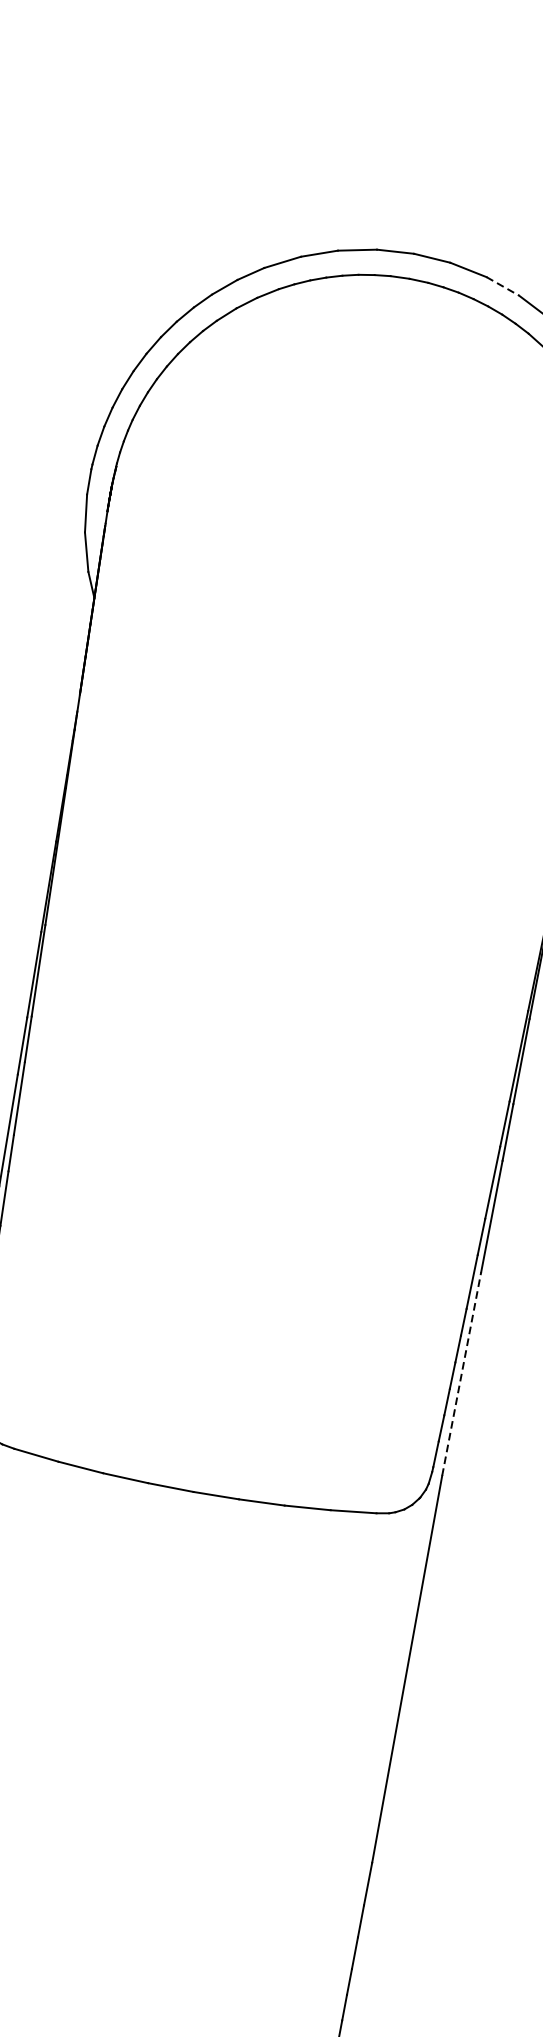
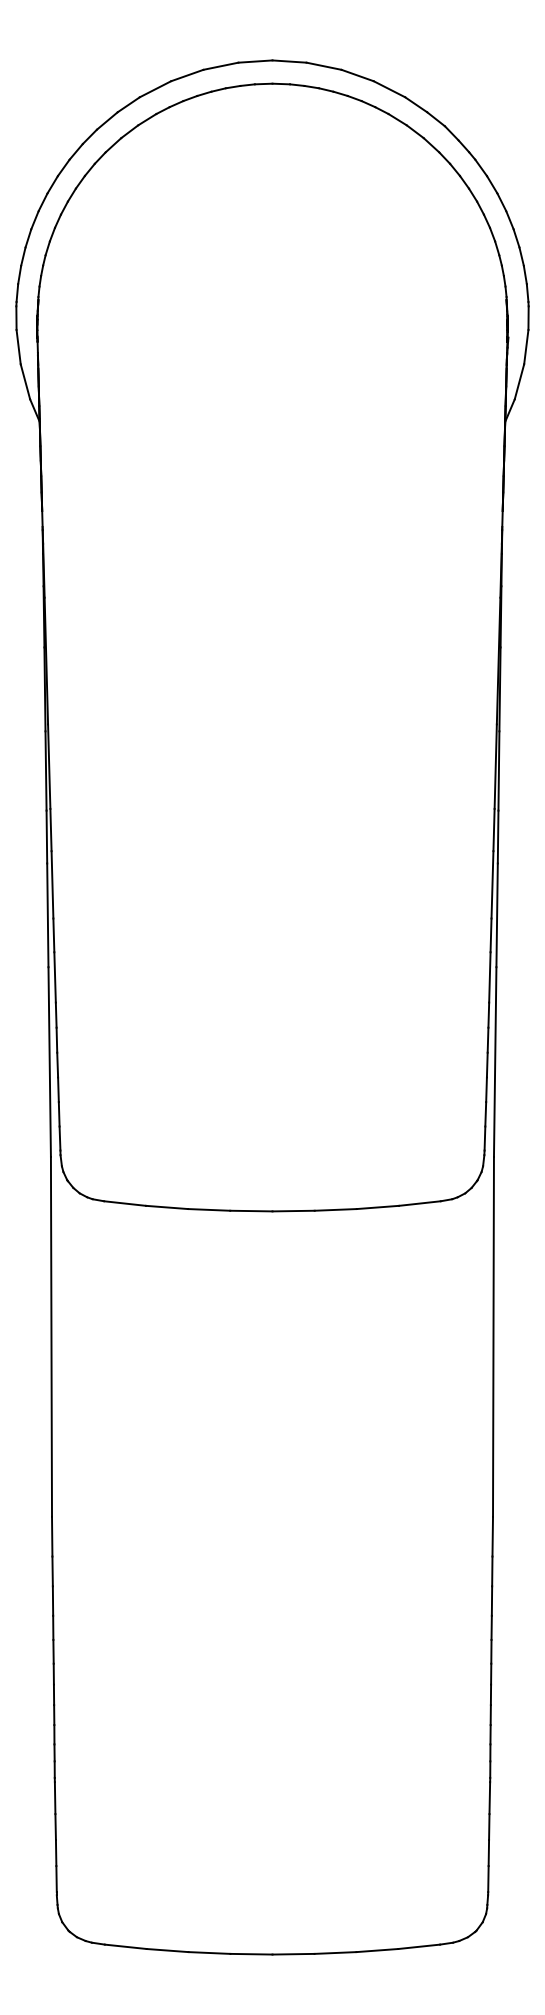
line: (503, 286) -> (358, 75), dashed -> solid
line: (461, 1374) -> (495, 1062), dashed -> solid

